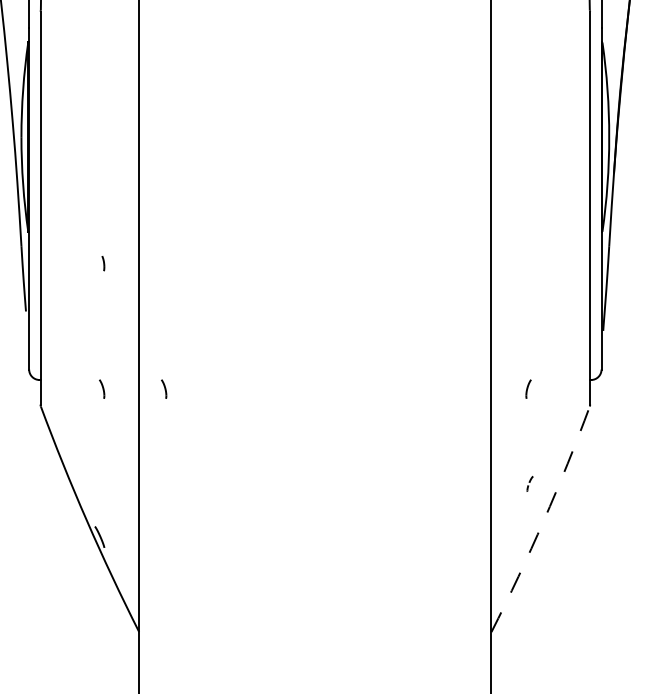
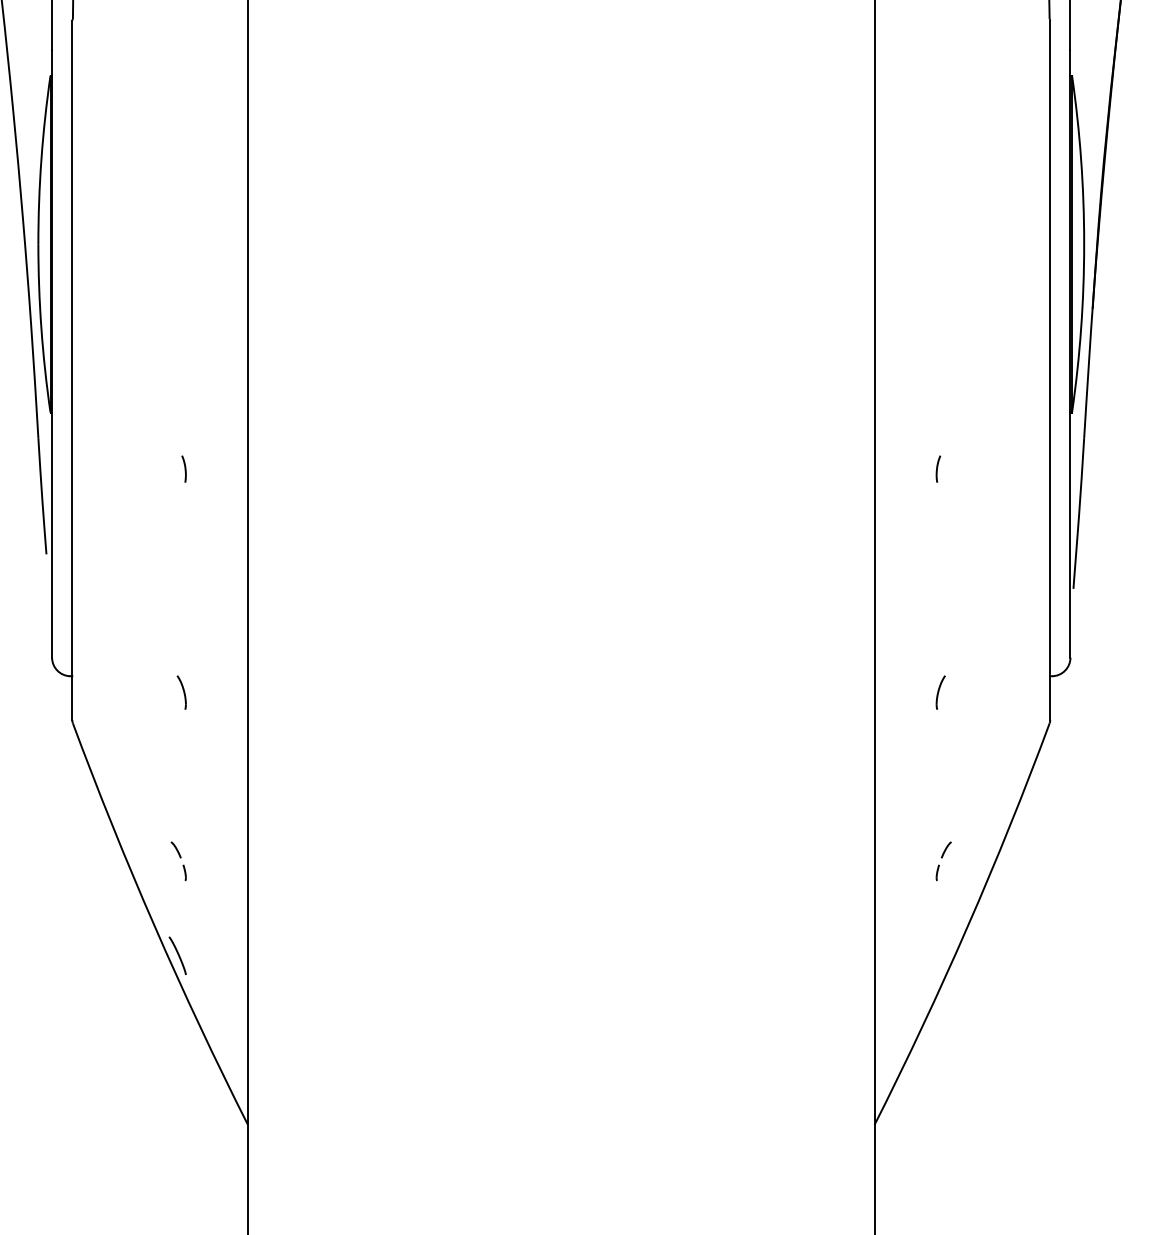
part: (527, 263) -> (938, 468), added
part: (164, 388) -> (292, 691), removed
part: (100, 483) -> (179, 860), added
part: (529, 483) -> (942, 860), size x1.43
arc: (543, 520) -> (967, 926), dashed -> solid

